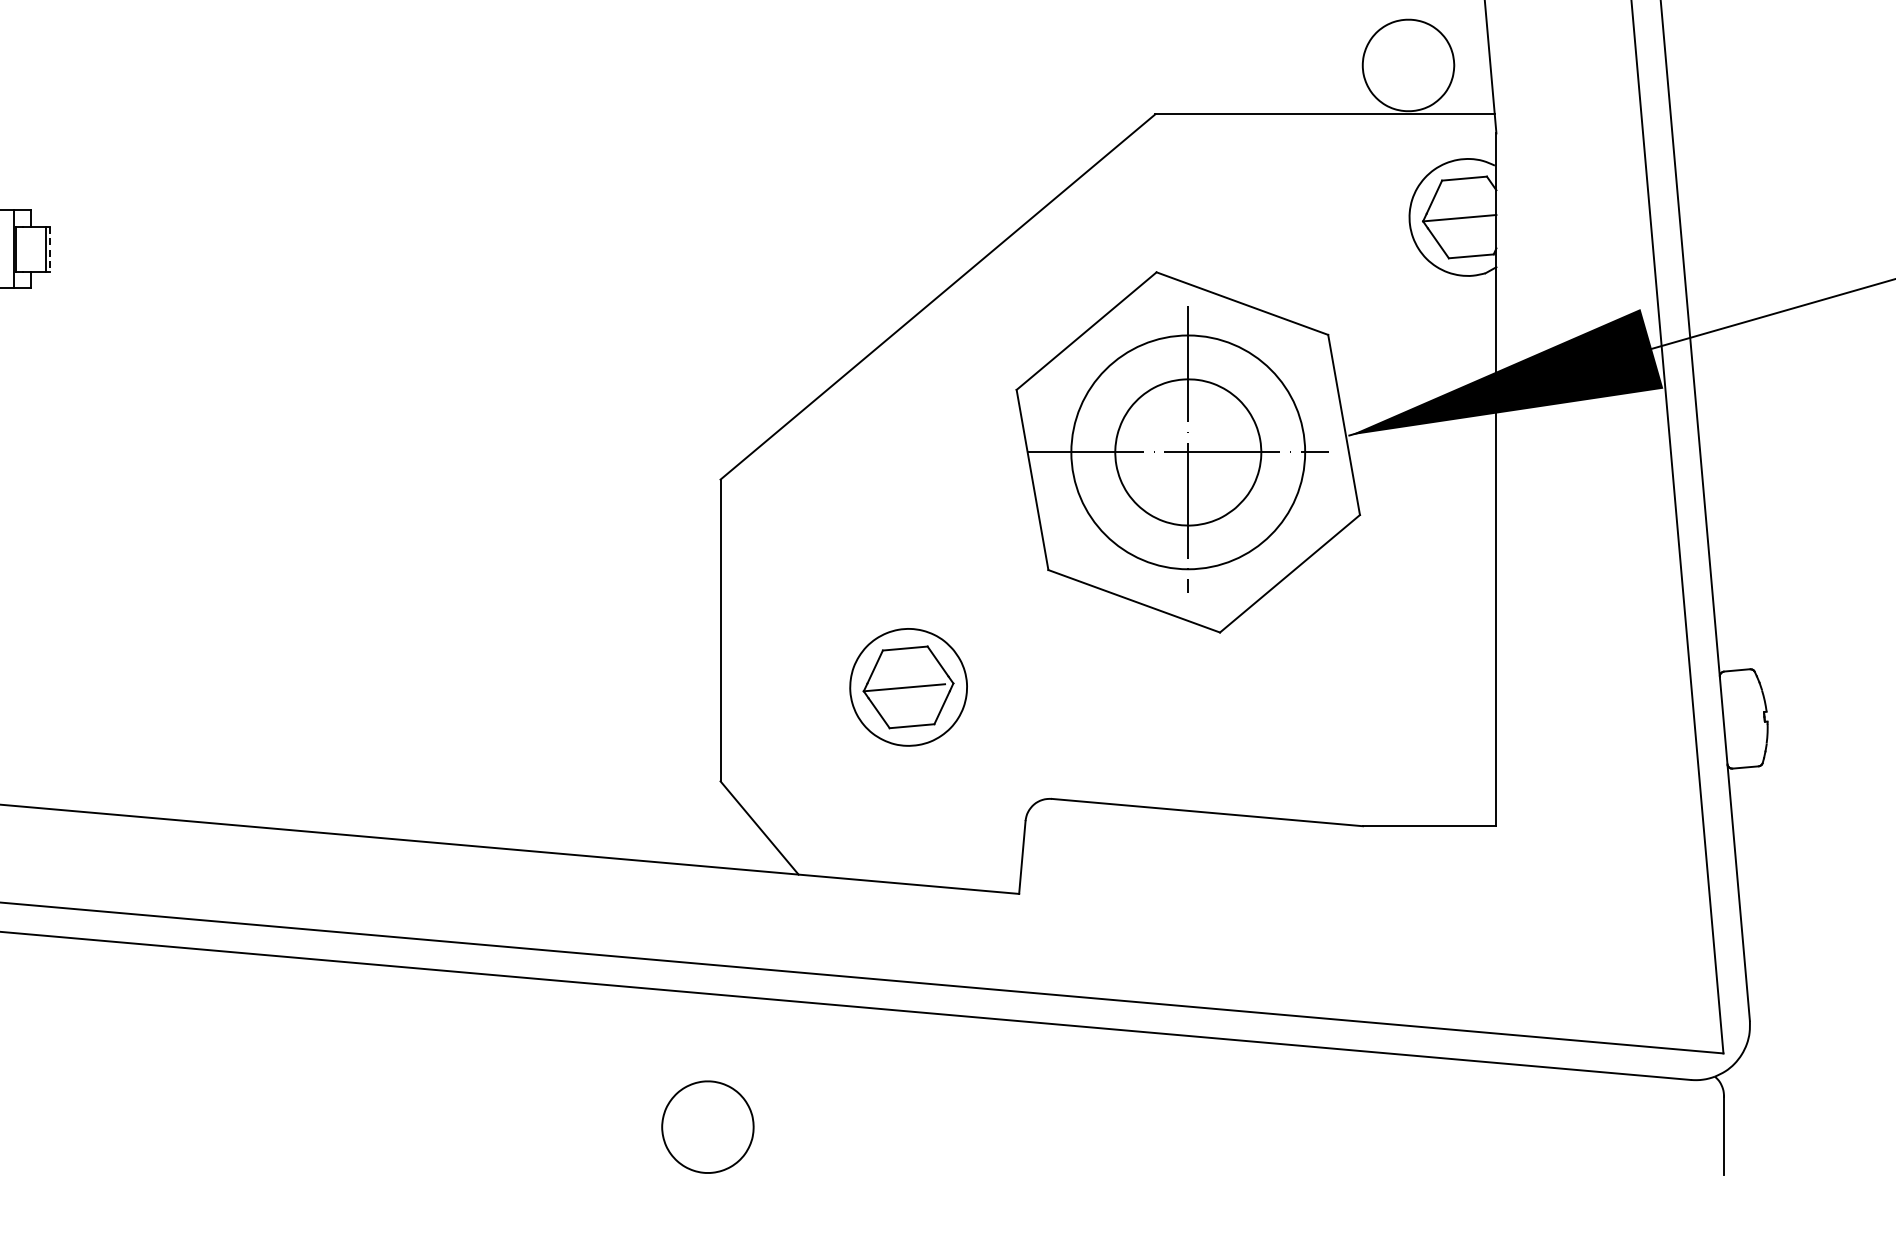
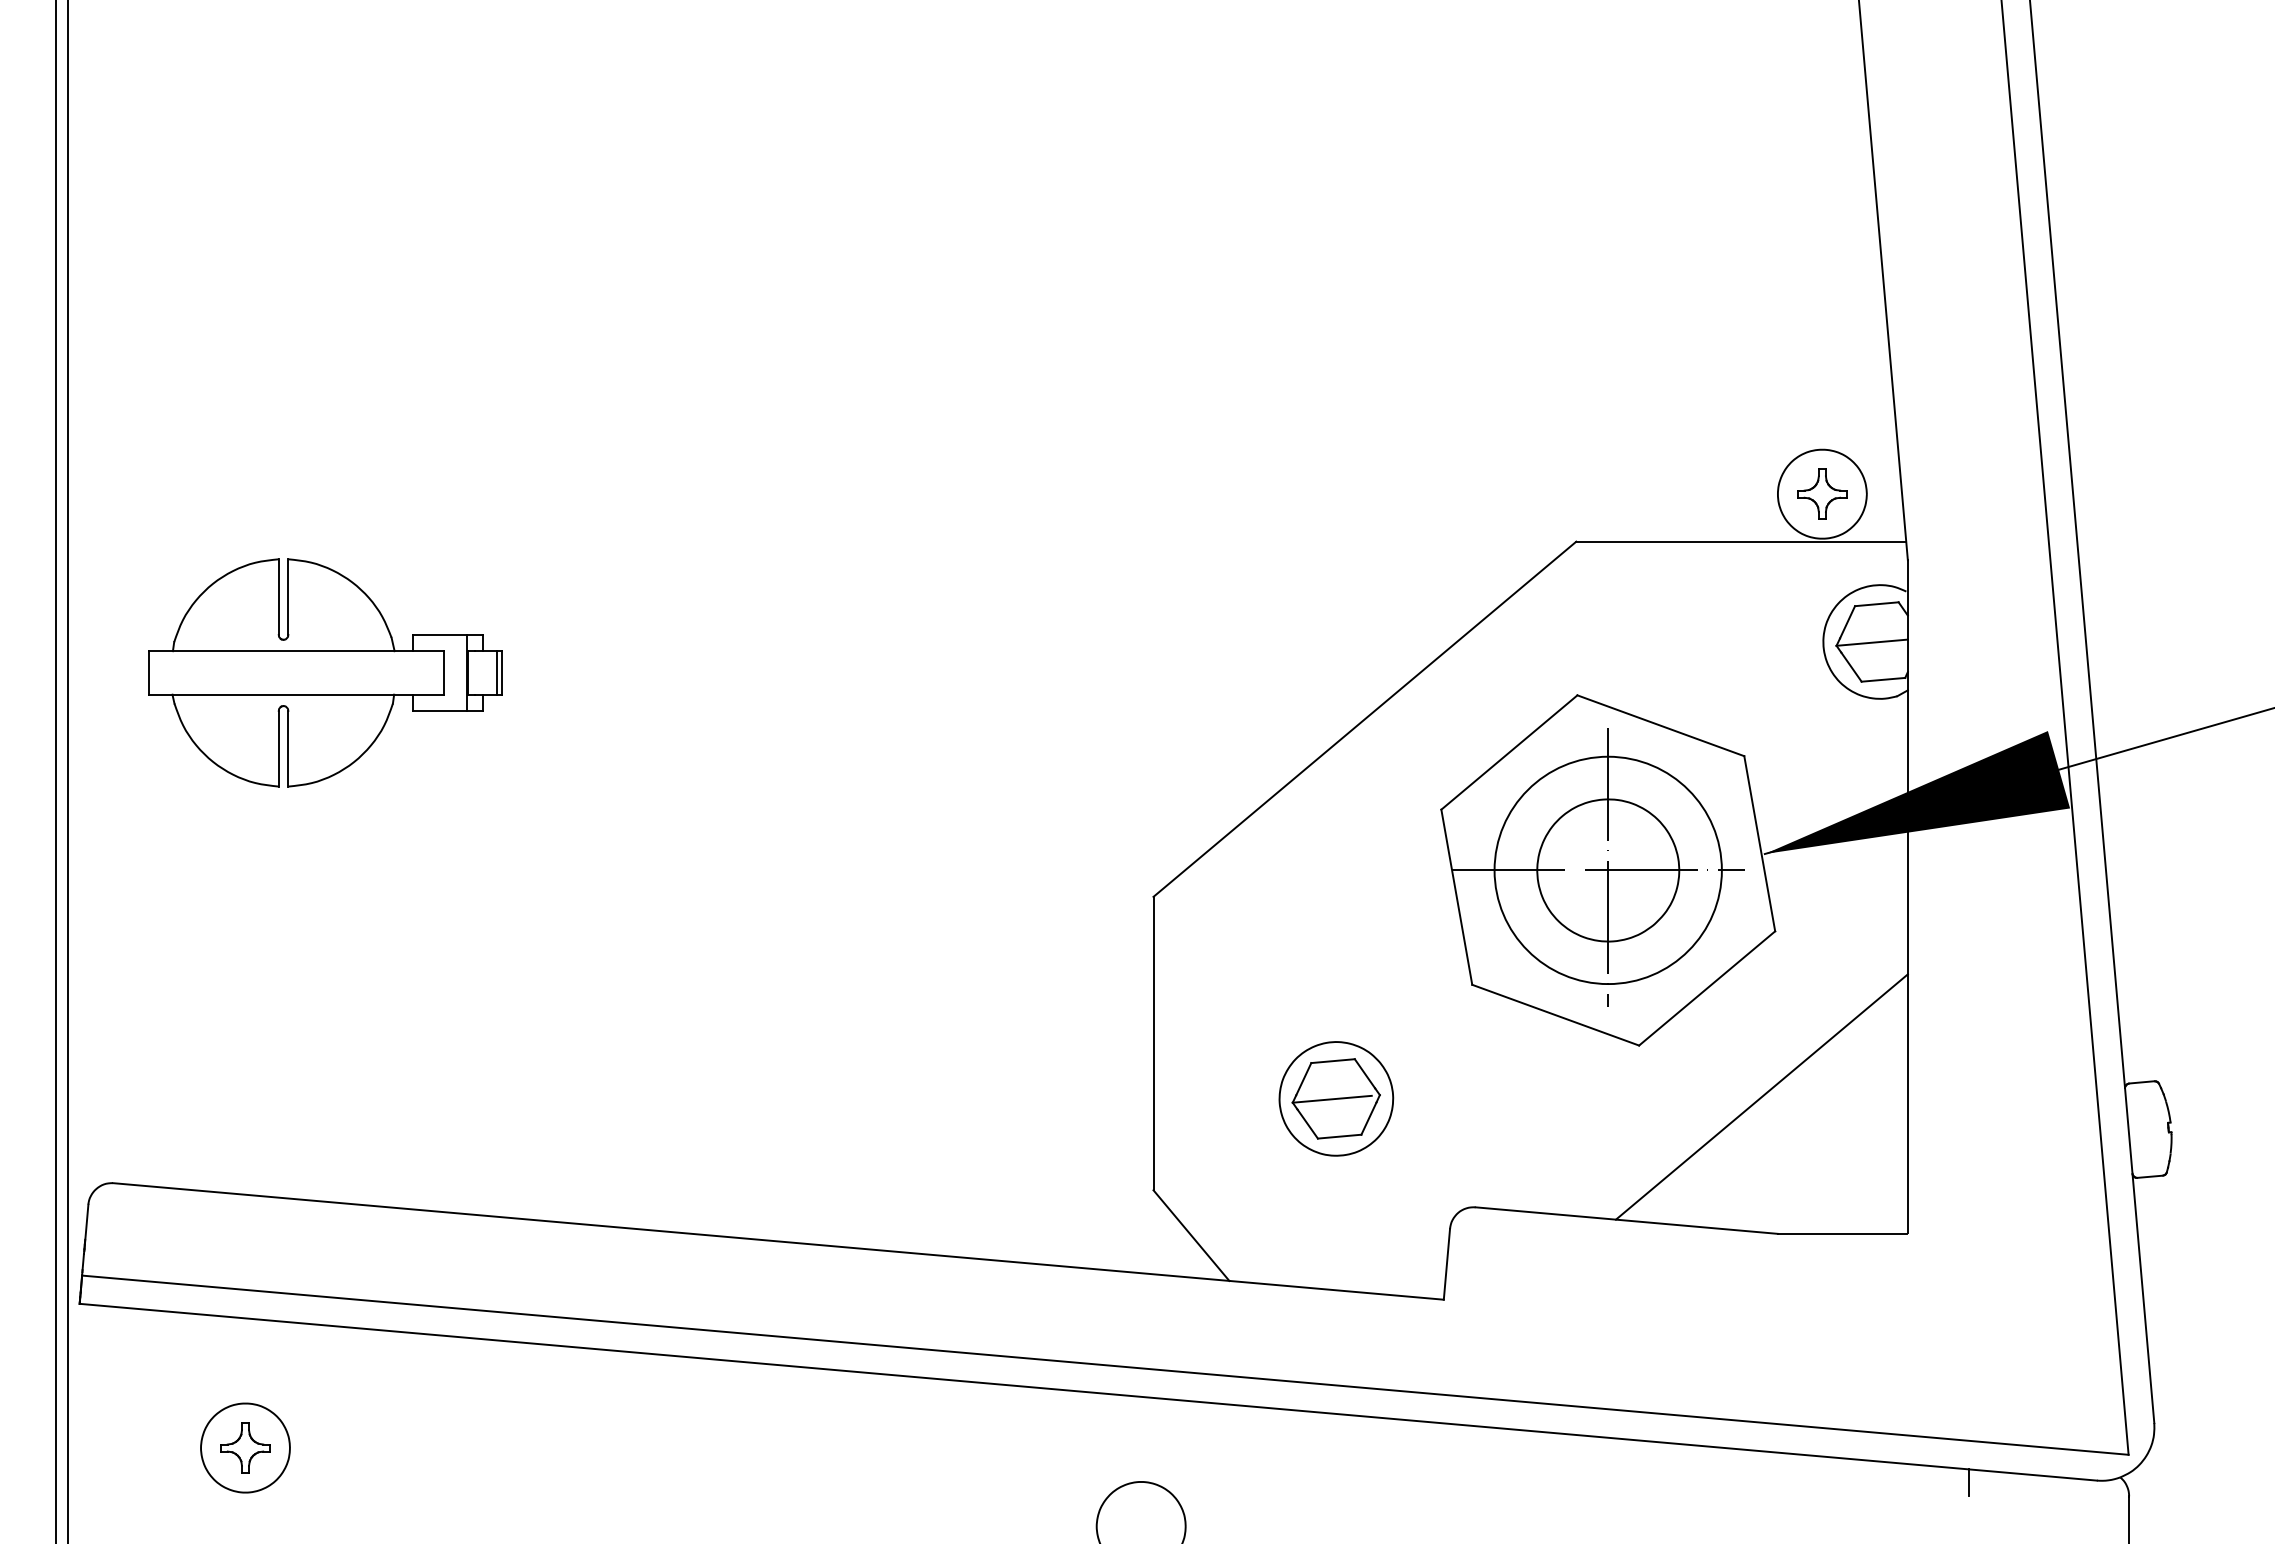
part: (1408, 64) -> (1822, 493), added
line: (49, 248) -> (501, 672), dashed -> solid
line: (1345, 684) -> (1761, 1096), added
line: (1558, 1081) -> (1968, 1482), added

